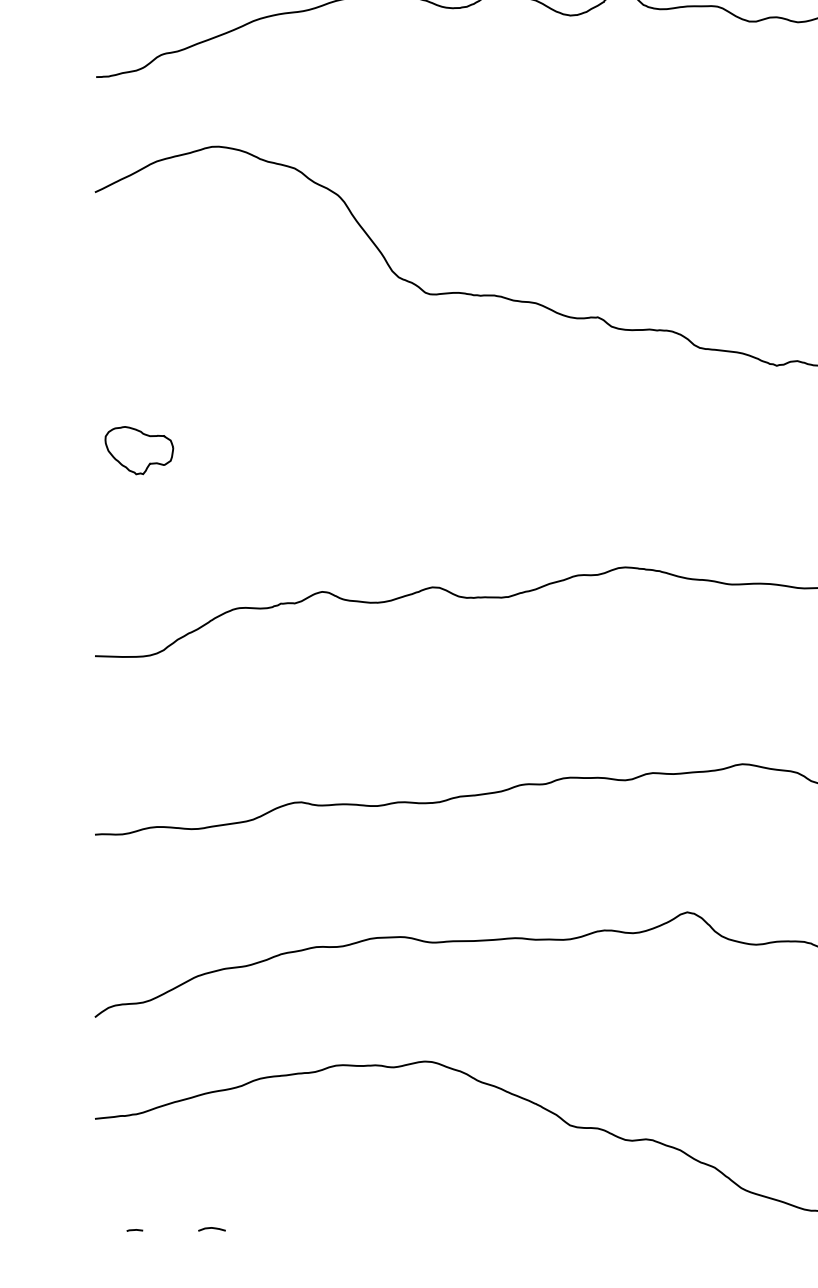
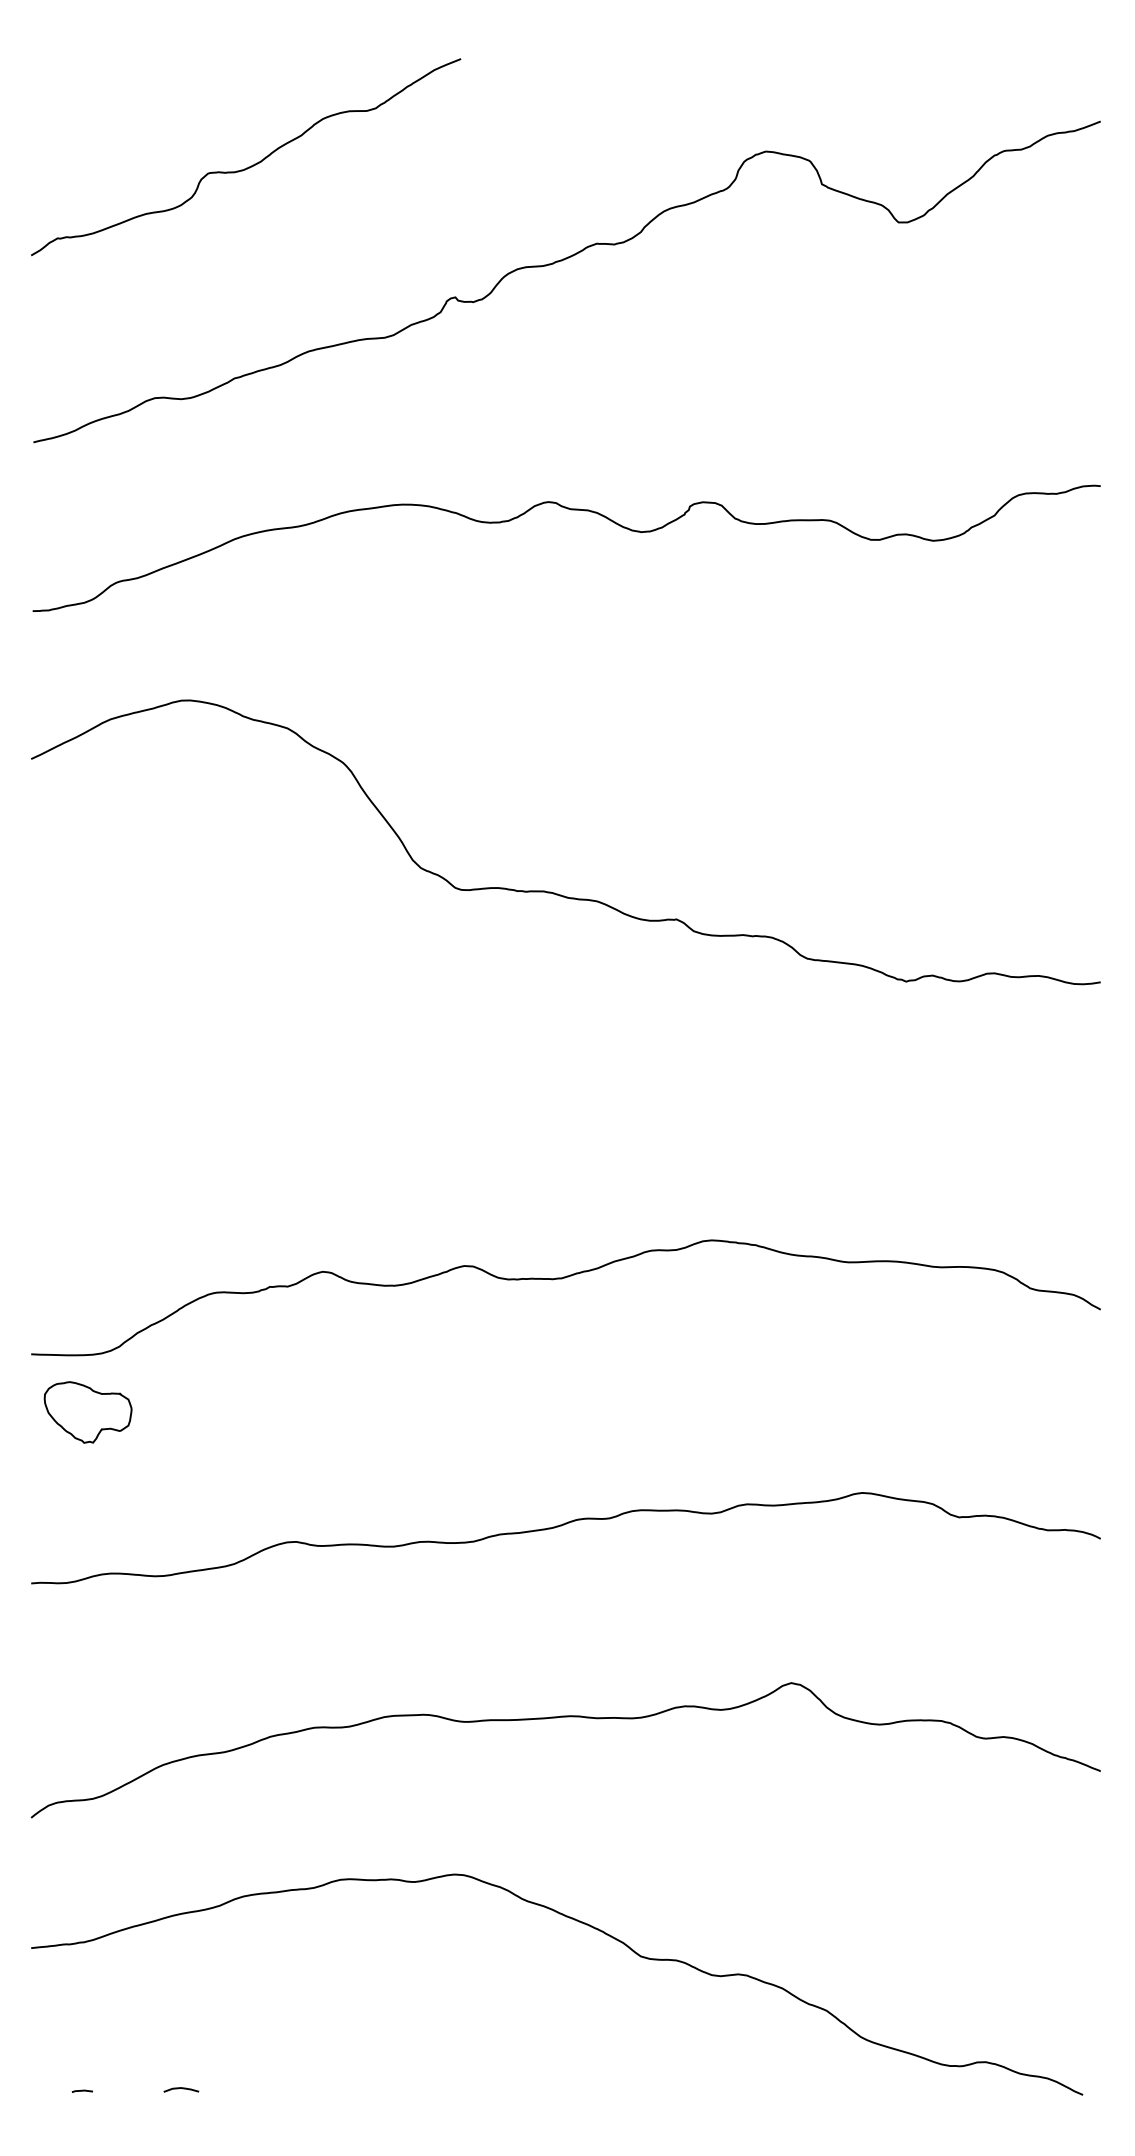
part: (138, 450) -> (87, 1412), moved

